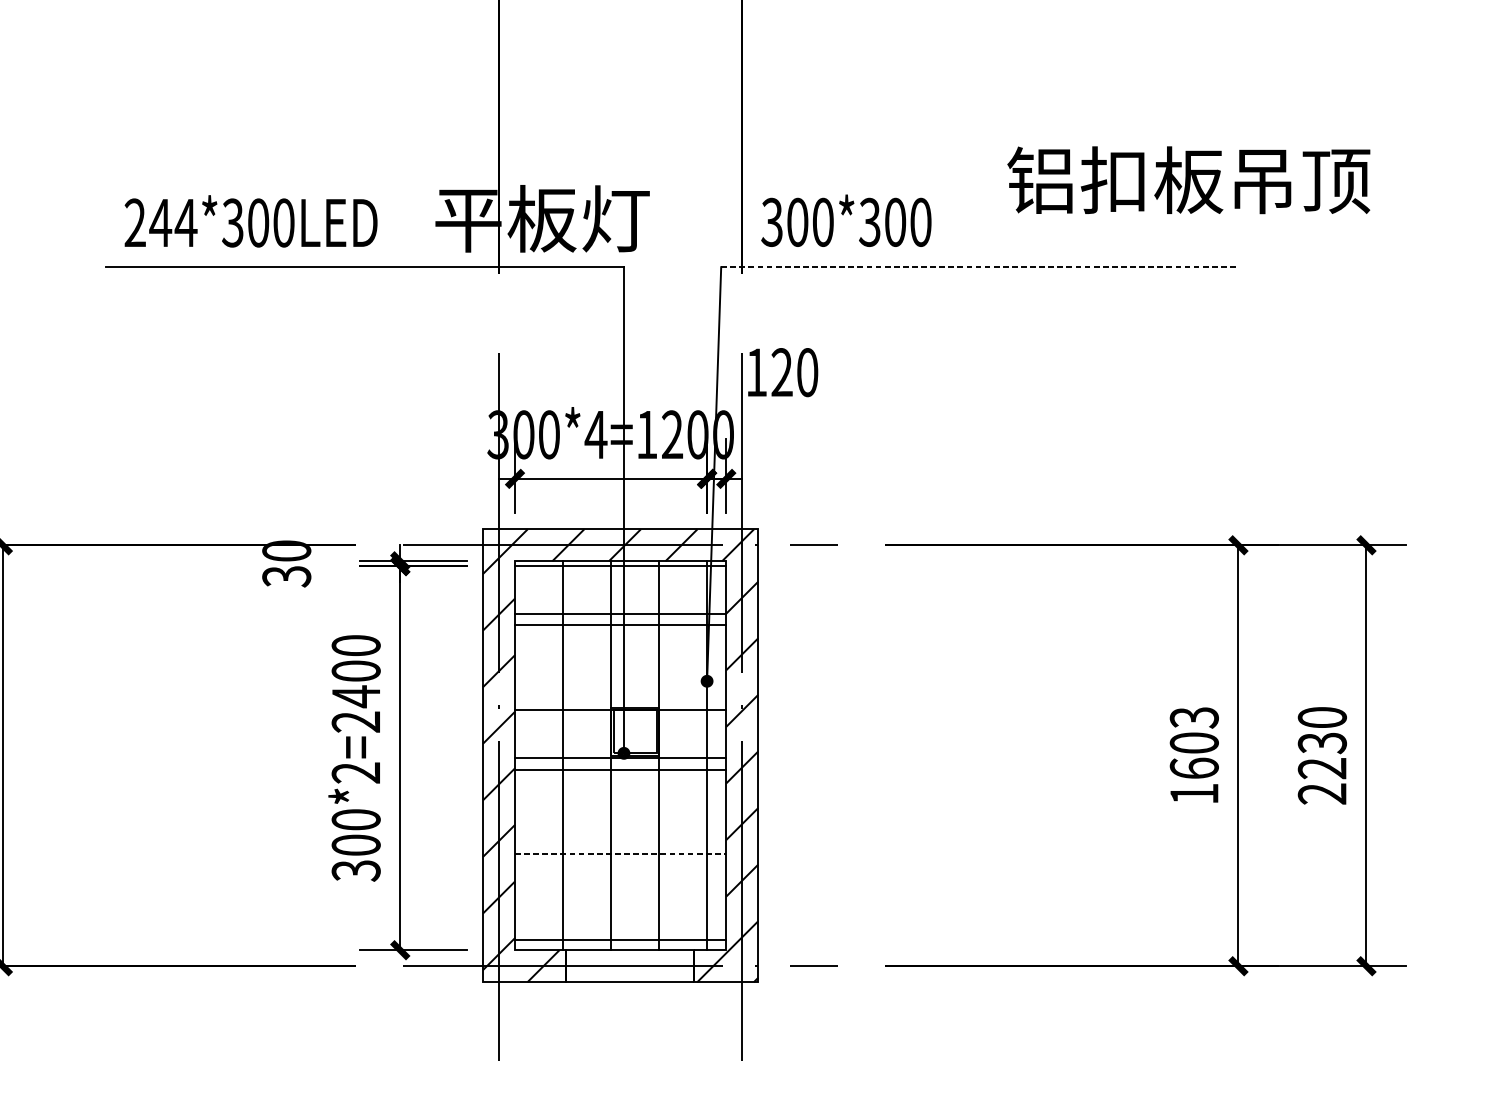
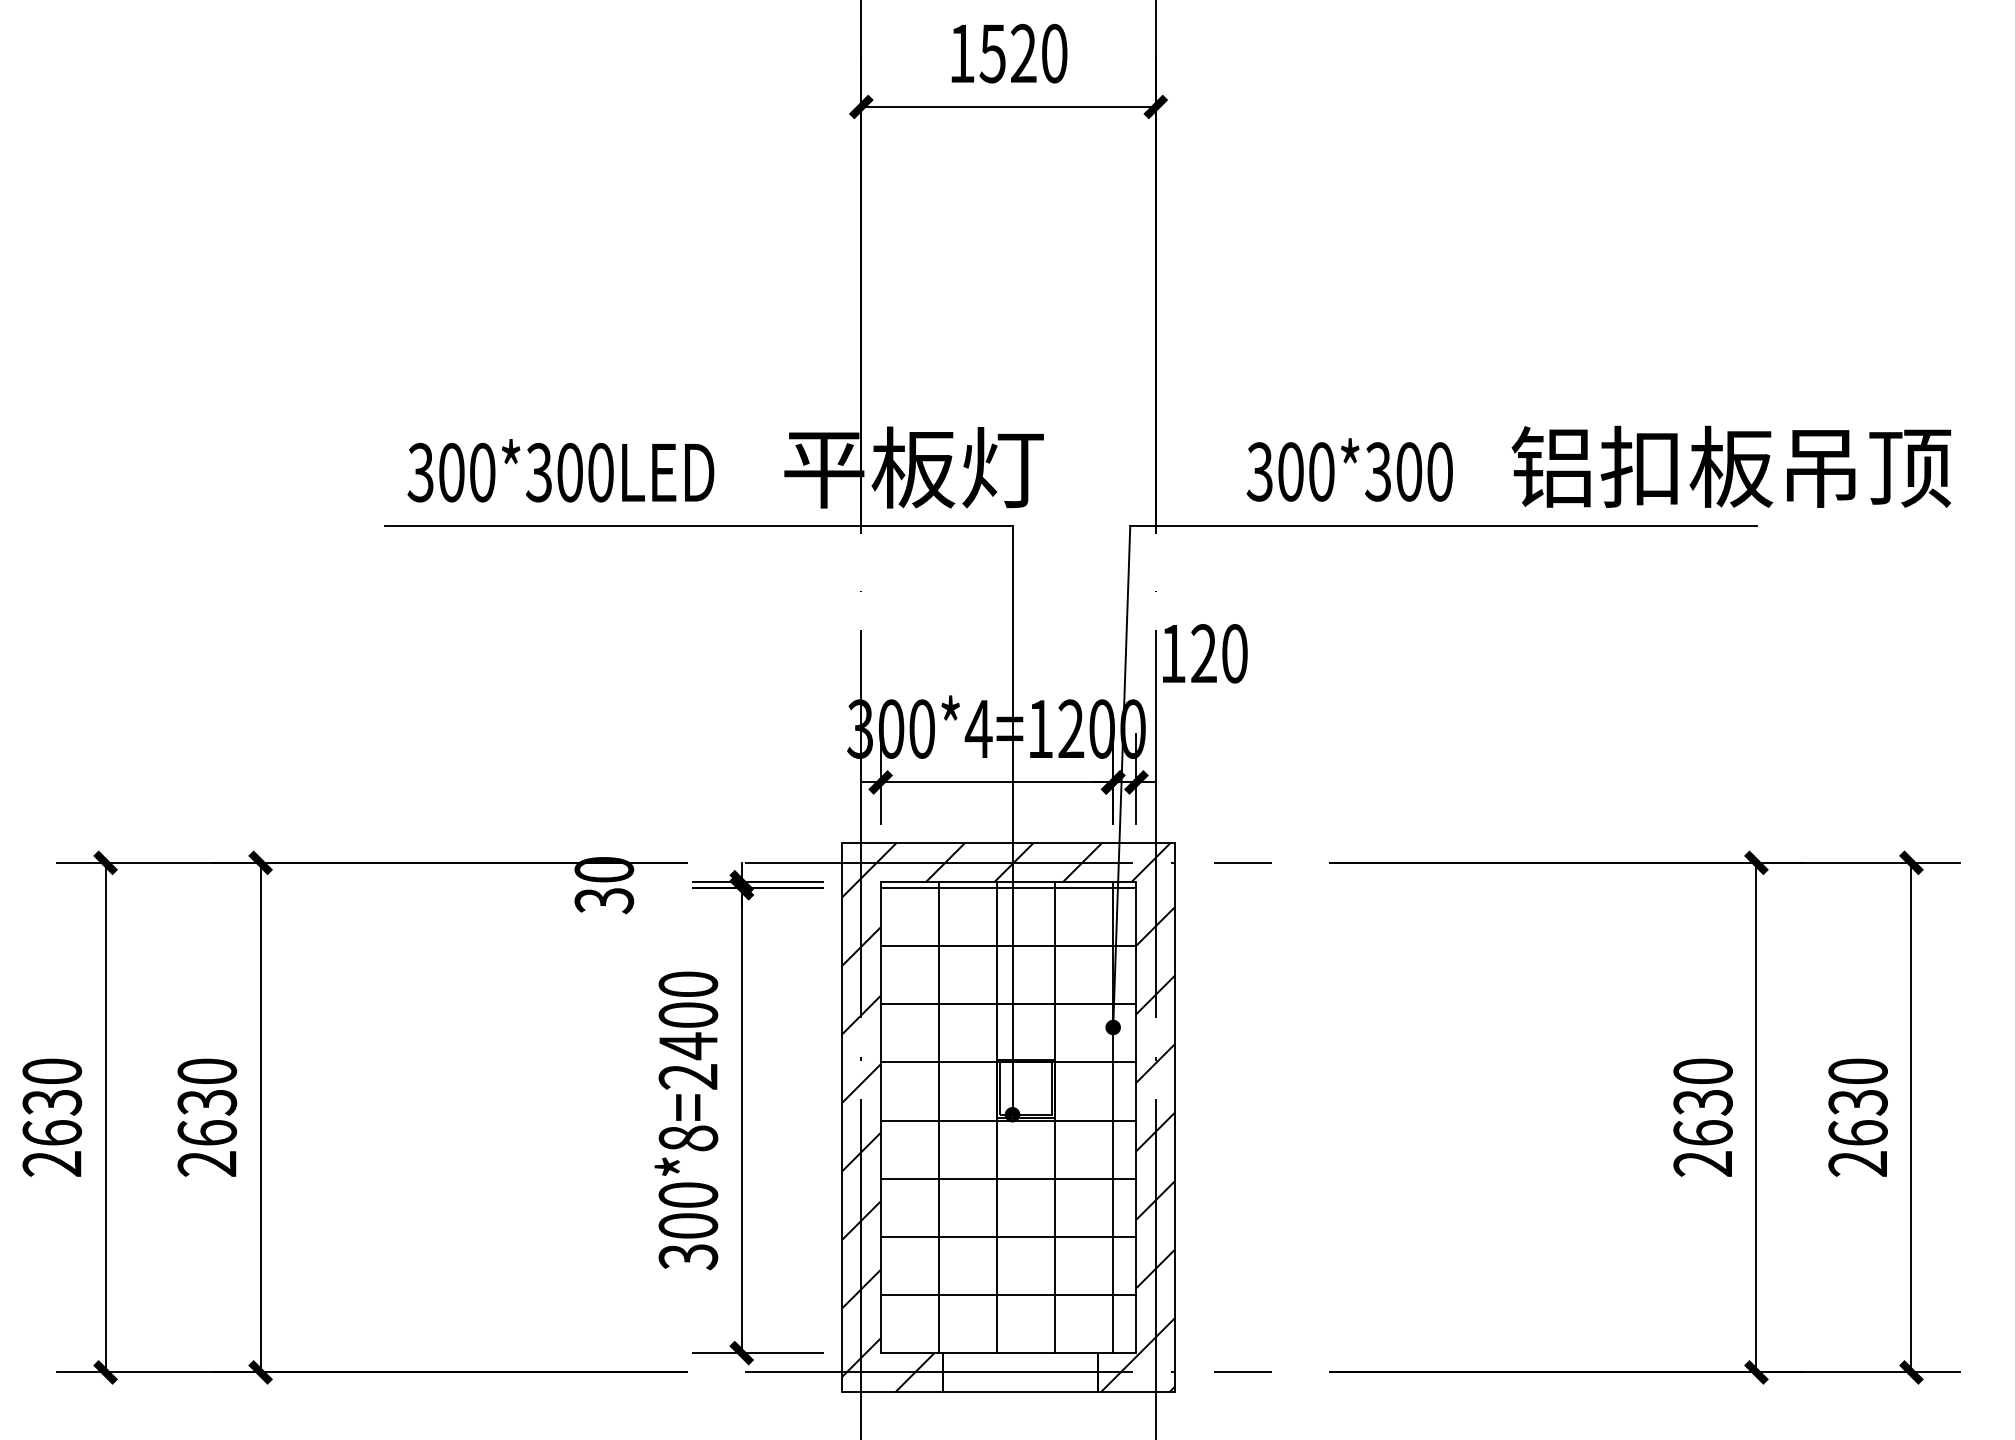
text: (1188, 179) -> (1731, 466), moved
text: (846, 220) -> (1349, 469), moved
text: (160, 222) -> (451, 472), 244*300LED -> 300*300LED
line: (979, 267) -> (1443, 526), dashed -> solid
line: (620, 625) -> (1008, 1004), moved
text: (1193, 755) -> (1702, 1117), 1603 -> 2630
text: (1321, 768) -> (1857, 1132), 2230 -> 2630
line: (620, 769) -> (1008, 1178), moved
text: (356, 772) -> (688, 1138), 300*2=2400 -> 300*8=2400
line: (620, 853) -> (1008, 1236), dashed -> solid
line: (620, 939) -> (1008, 1294), moved

